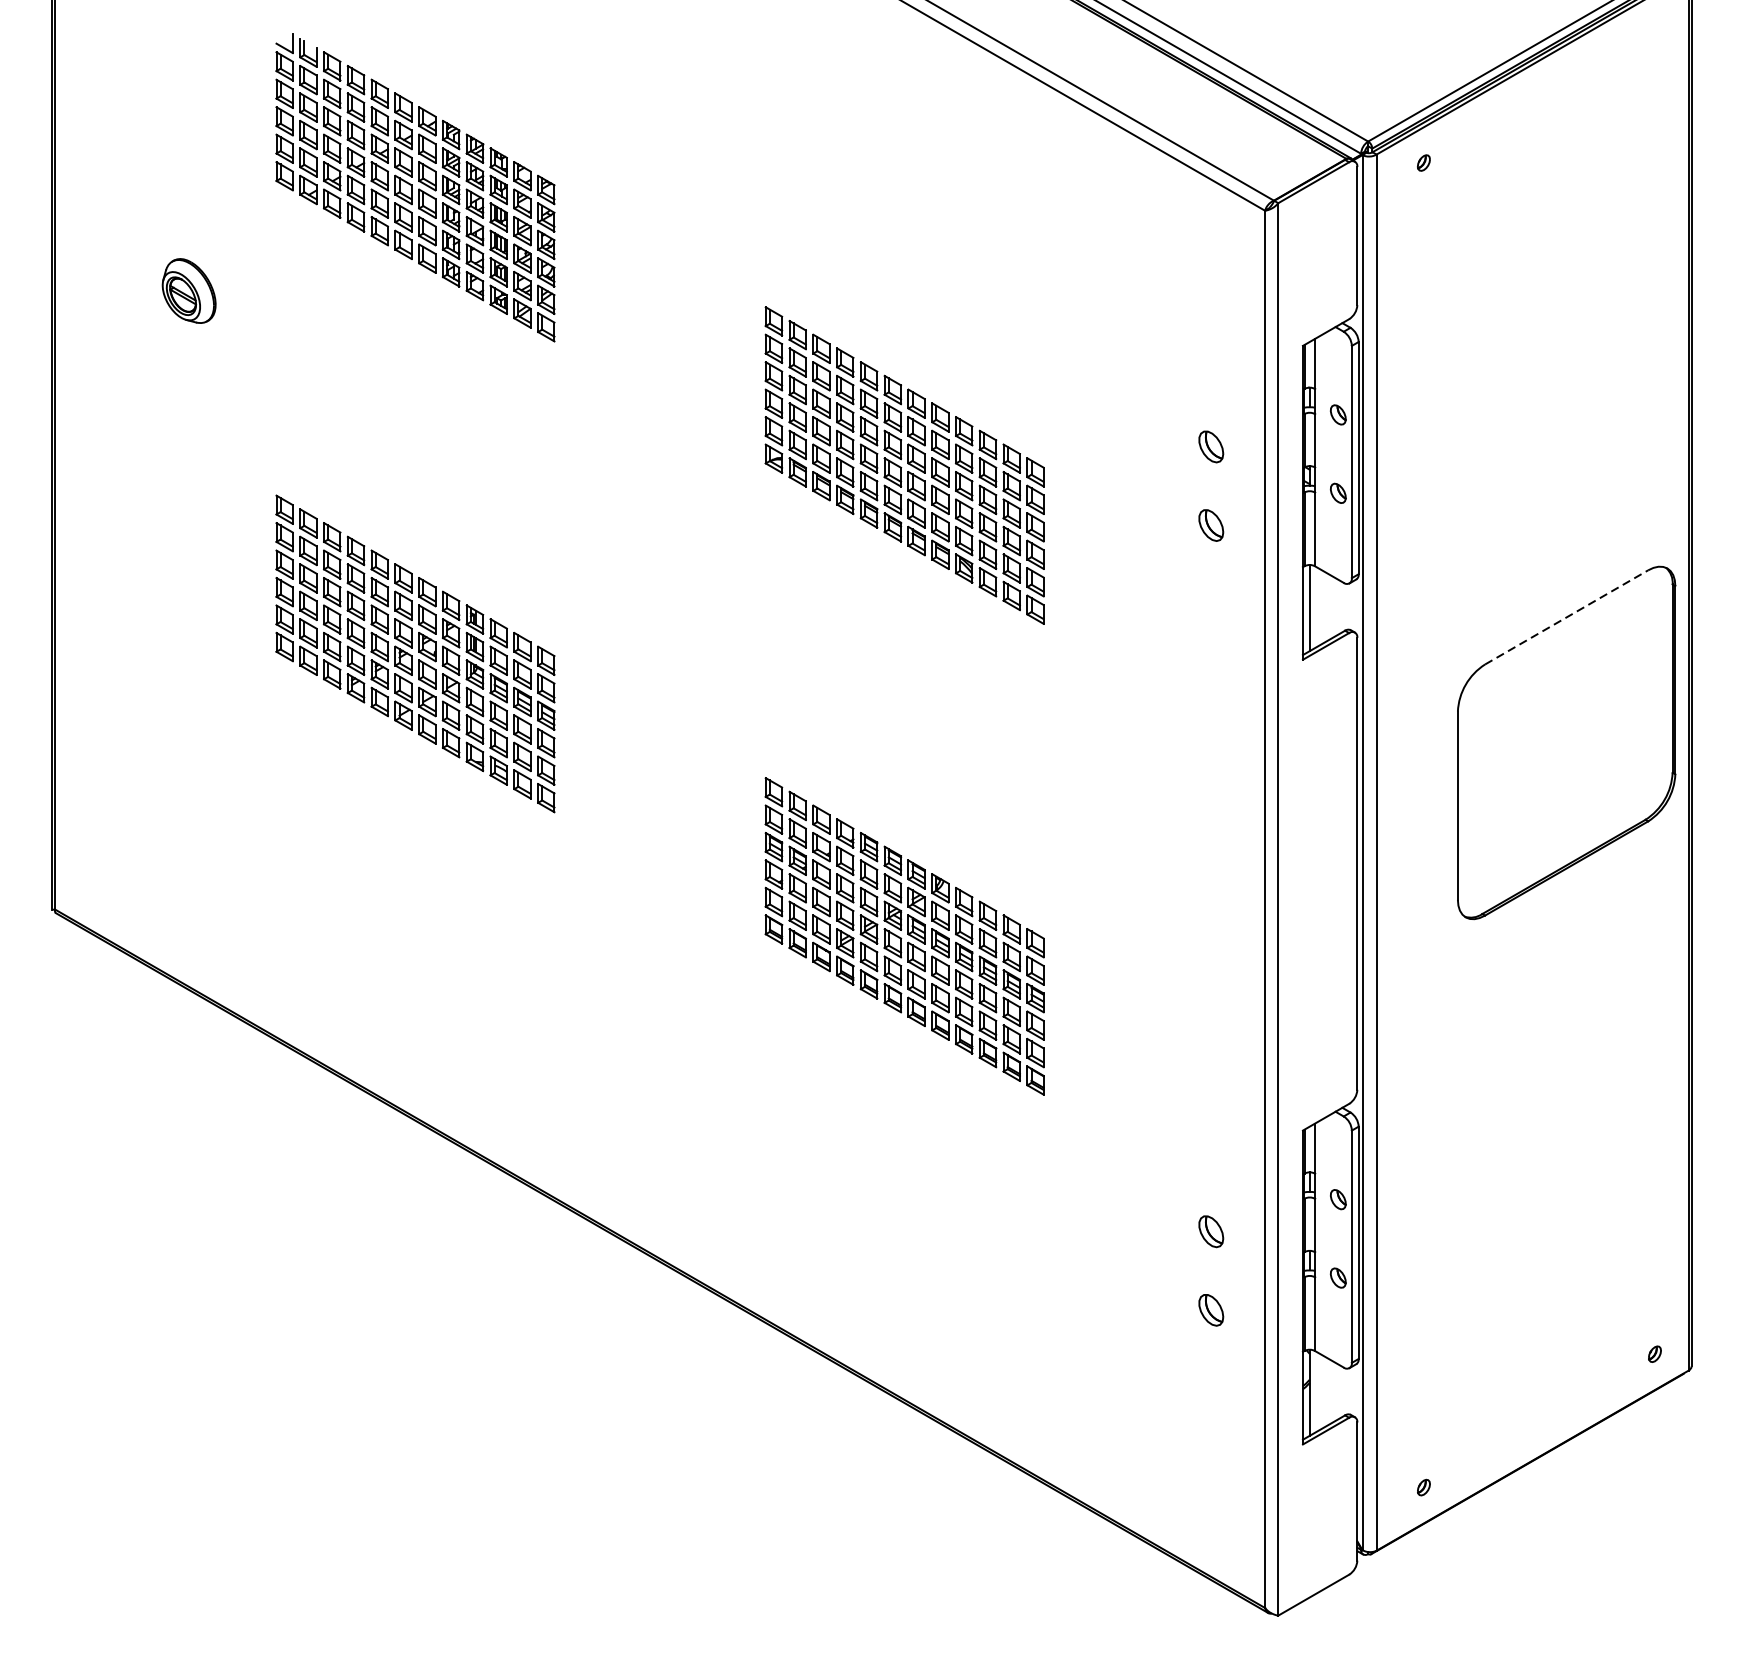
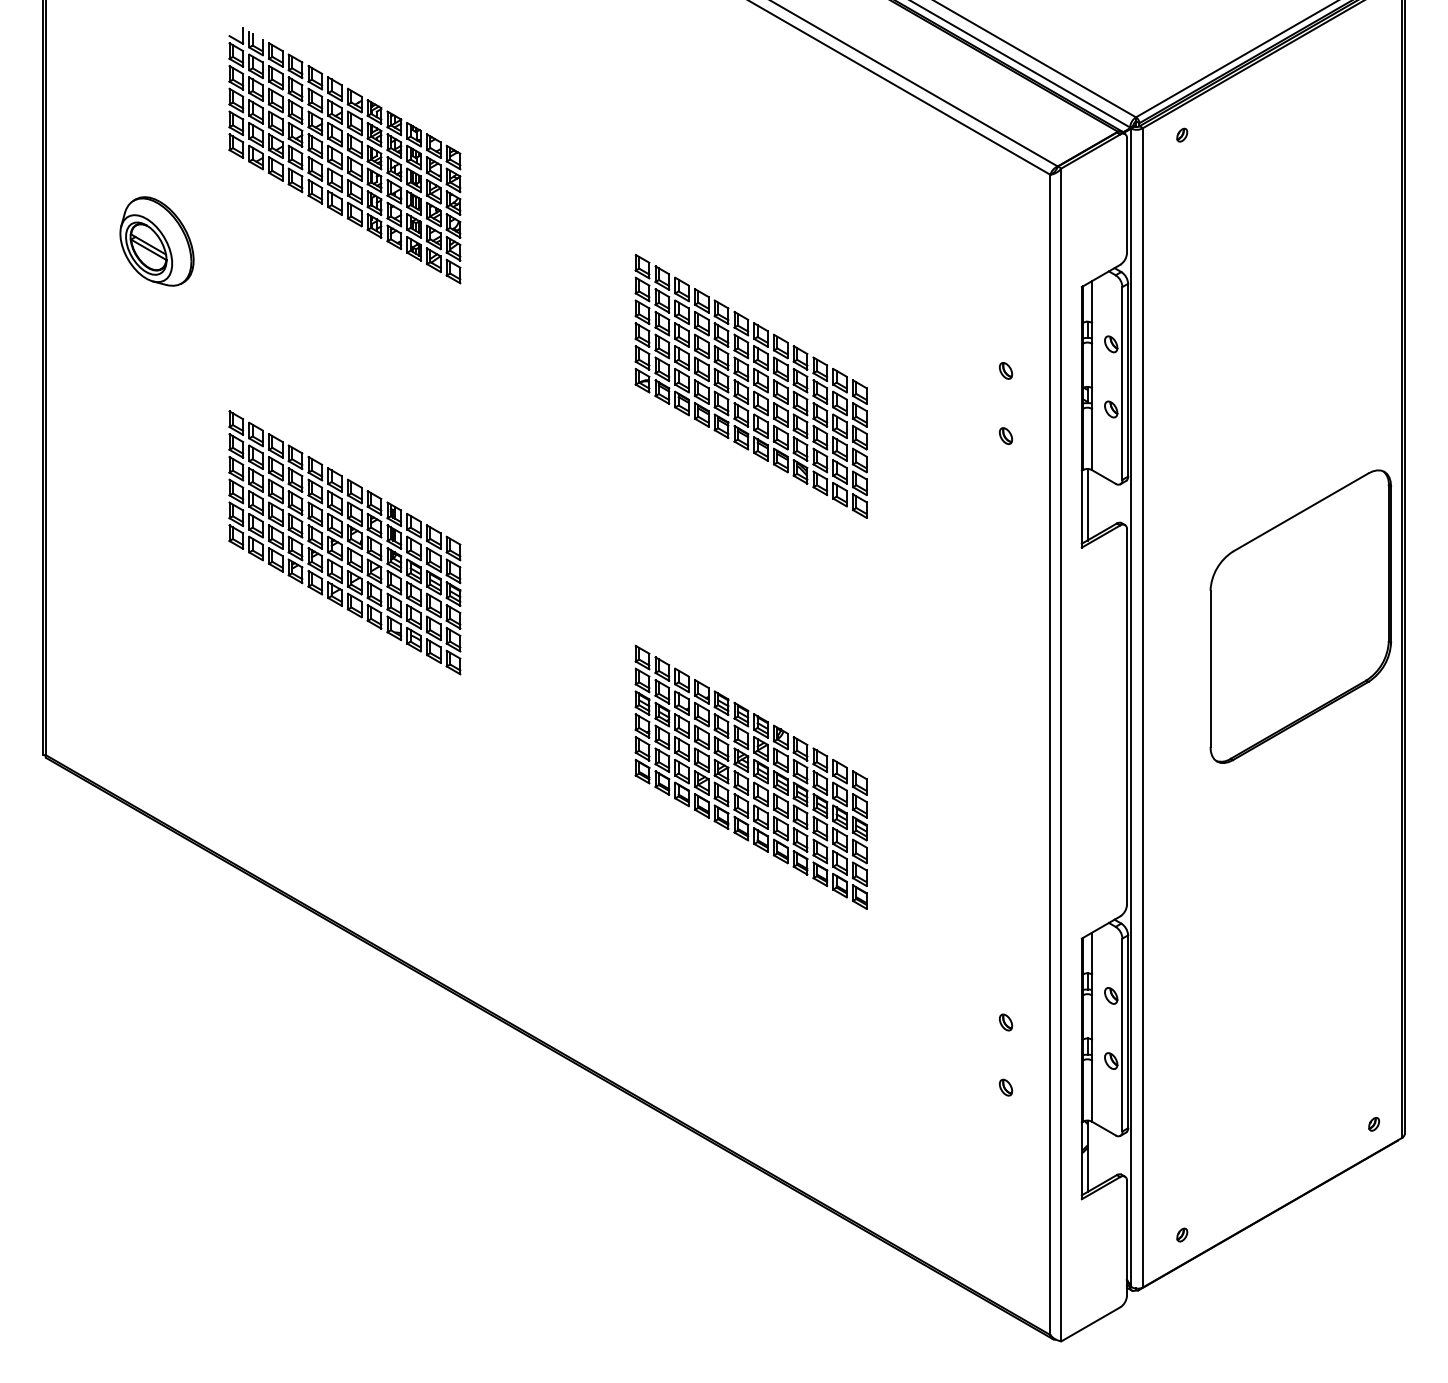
part: (188, 291) -> (156, 241), size x1.67
part: (1212, 446) -> (1006, 370), size x0.62
part: (1212, 524) -> (1006, 435), size x0.62
line: (1567, 617) -> (1301, 512), dashed -> solid
part: (1212, 1231) -> (1006, 1022), size x0.62
part: (1212, 1309) -> (1006, 1087), size x0.62

